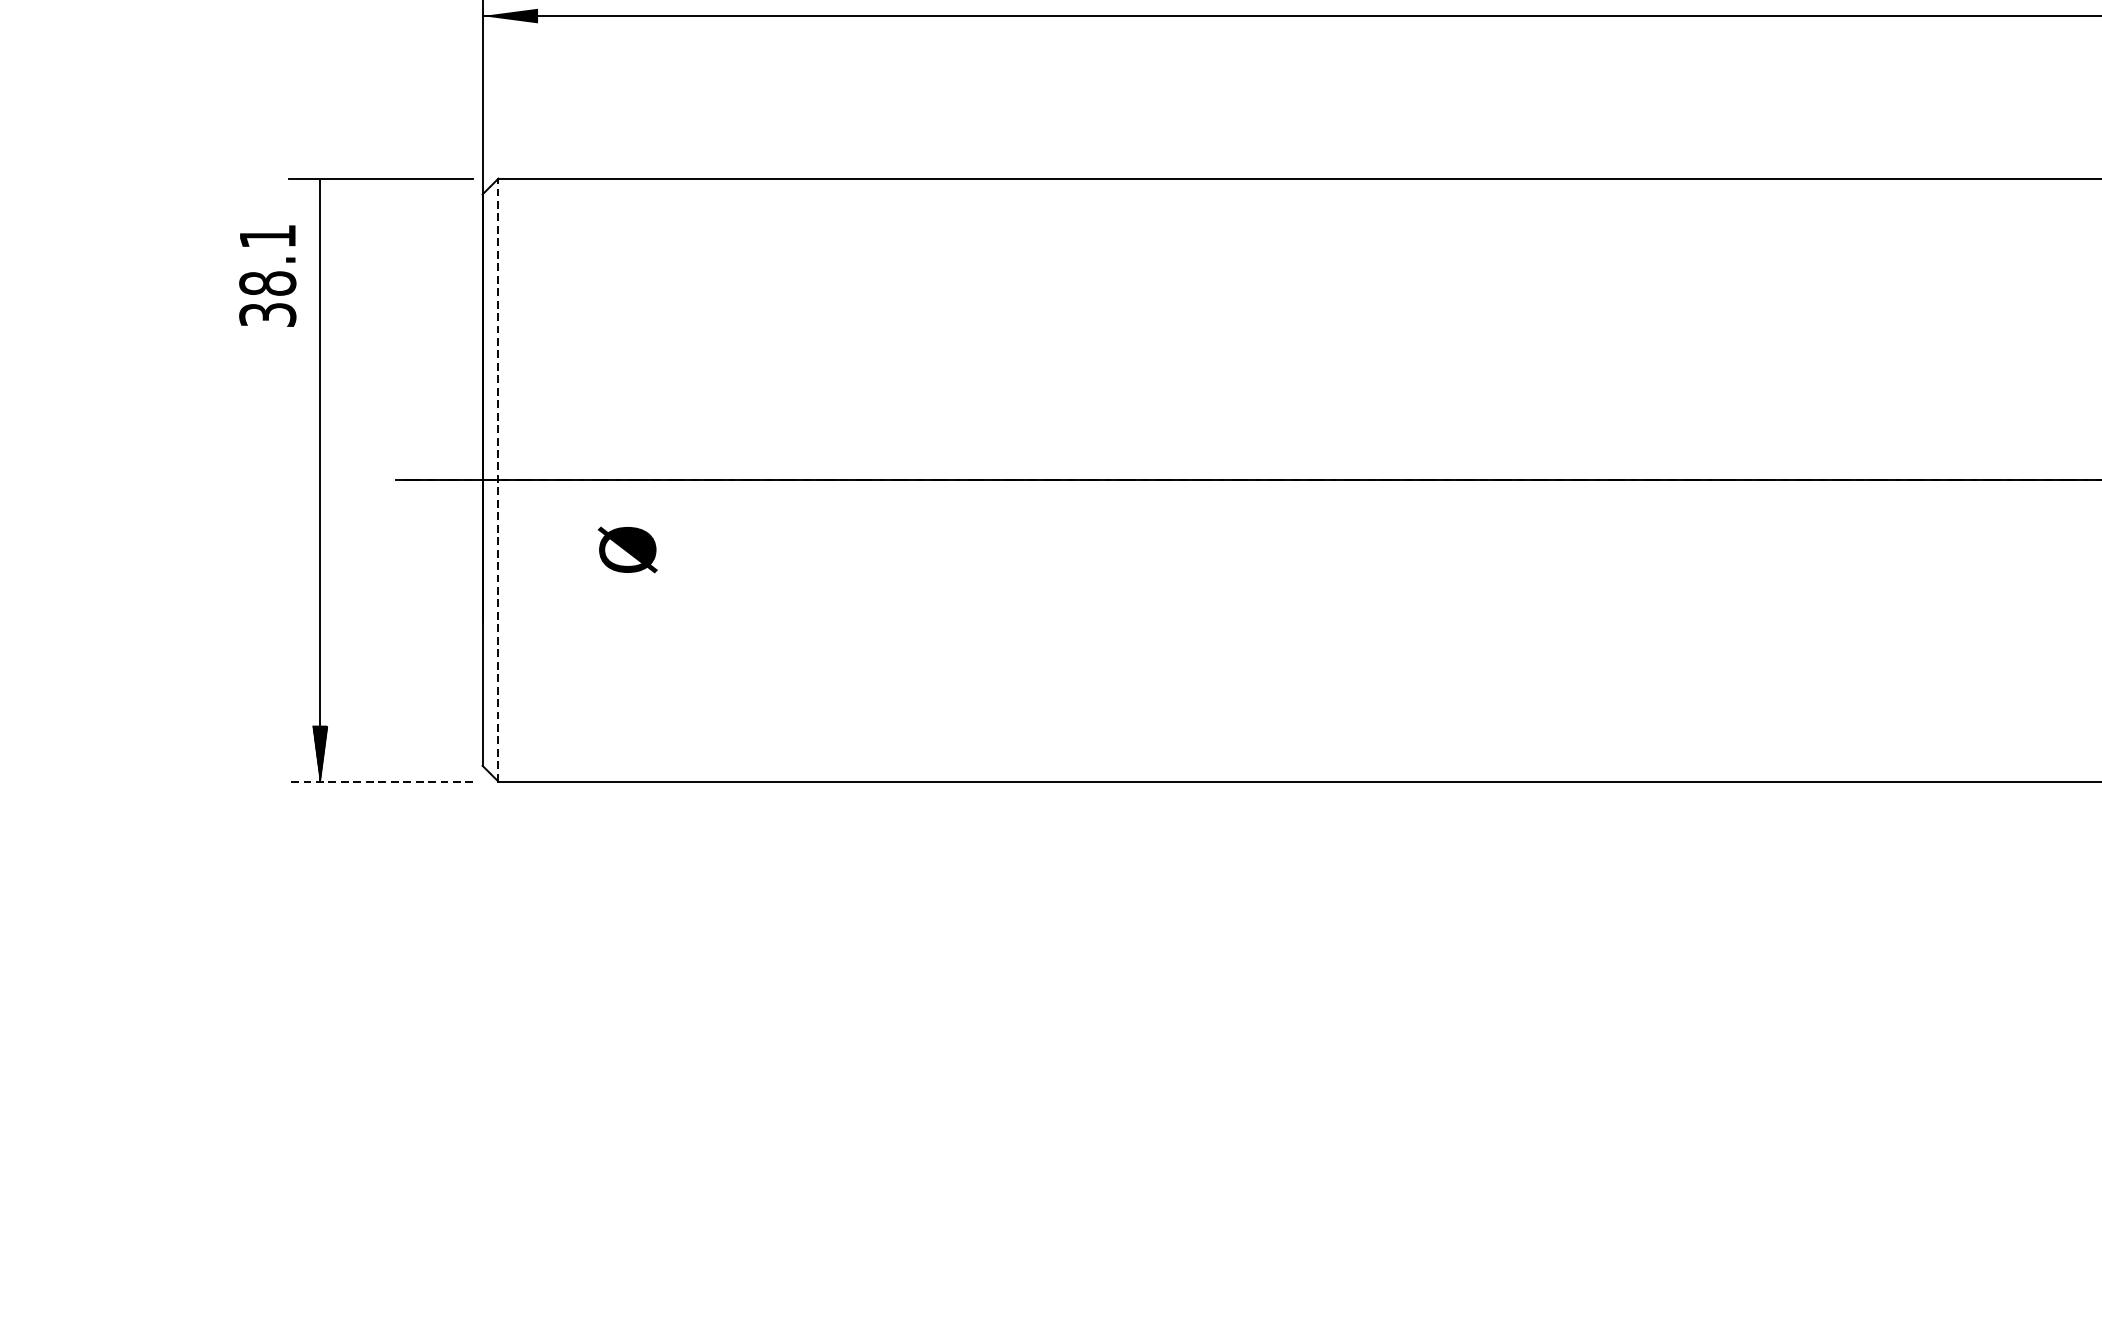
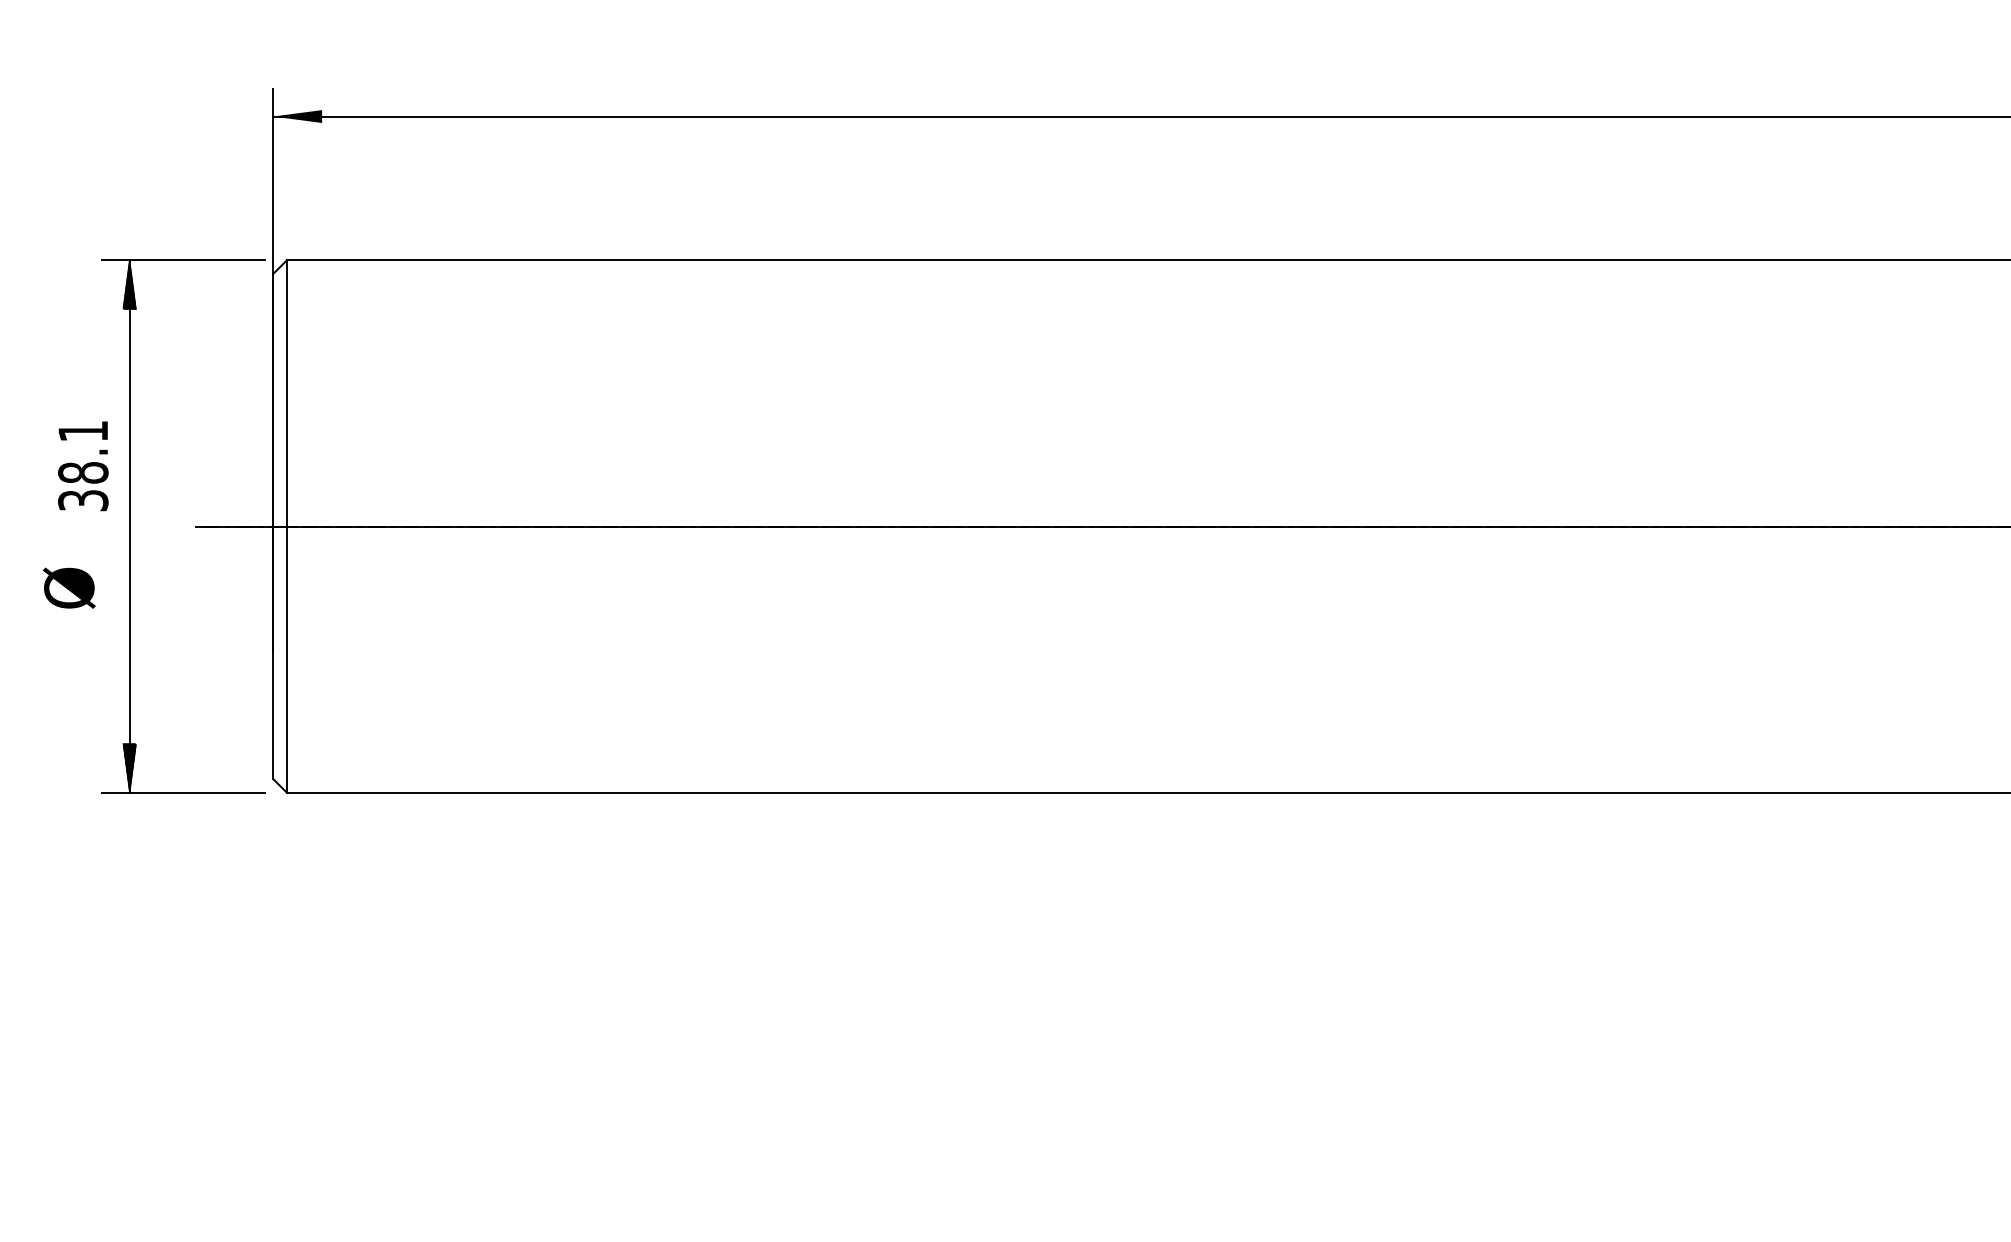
hatch: (320, 206) -> (129, 284), added
text: (267, 276) -> (83, 466), moved
line: (498, 480) -> (287, 526), dashed -> solid
text: (627, 549) -> (69, 587), moved
line: (381, 781) -> (183, 792), dashed -> solid

